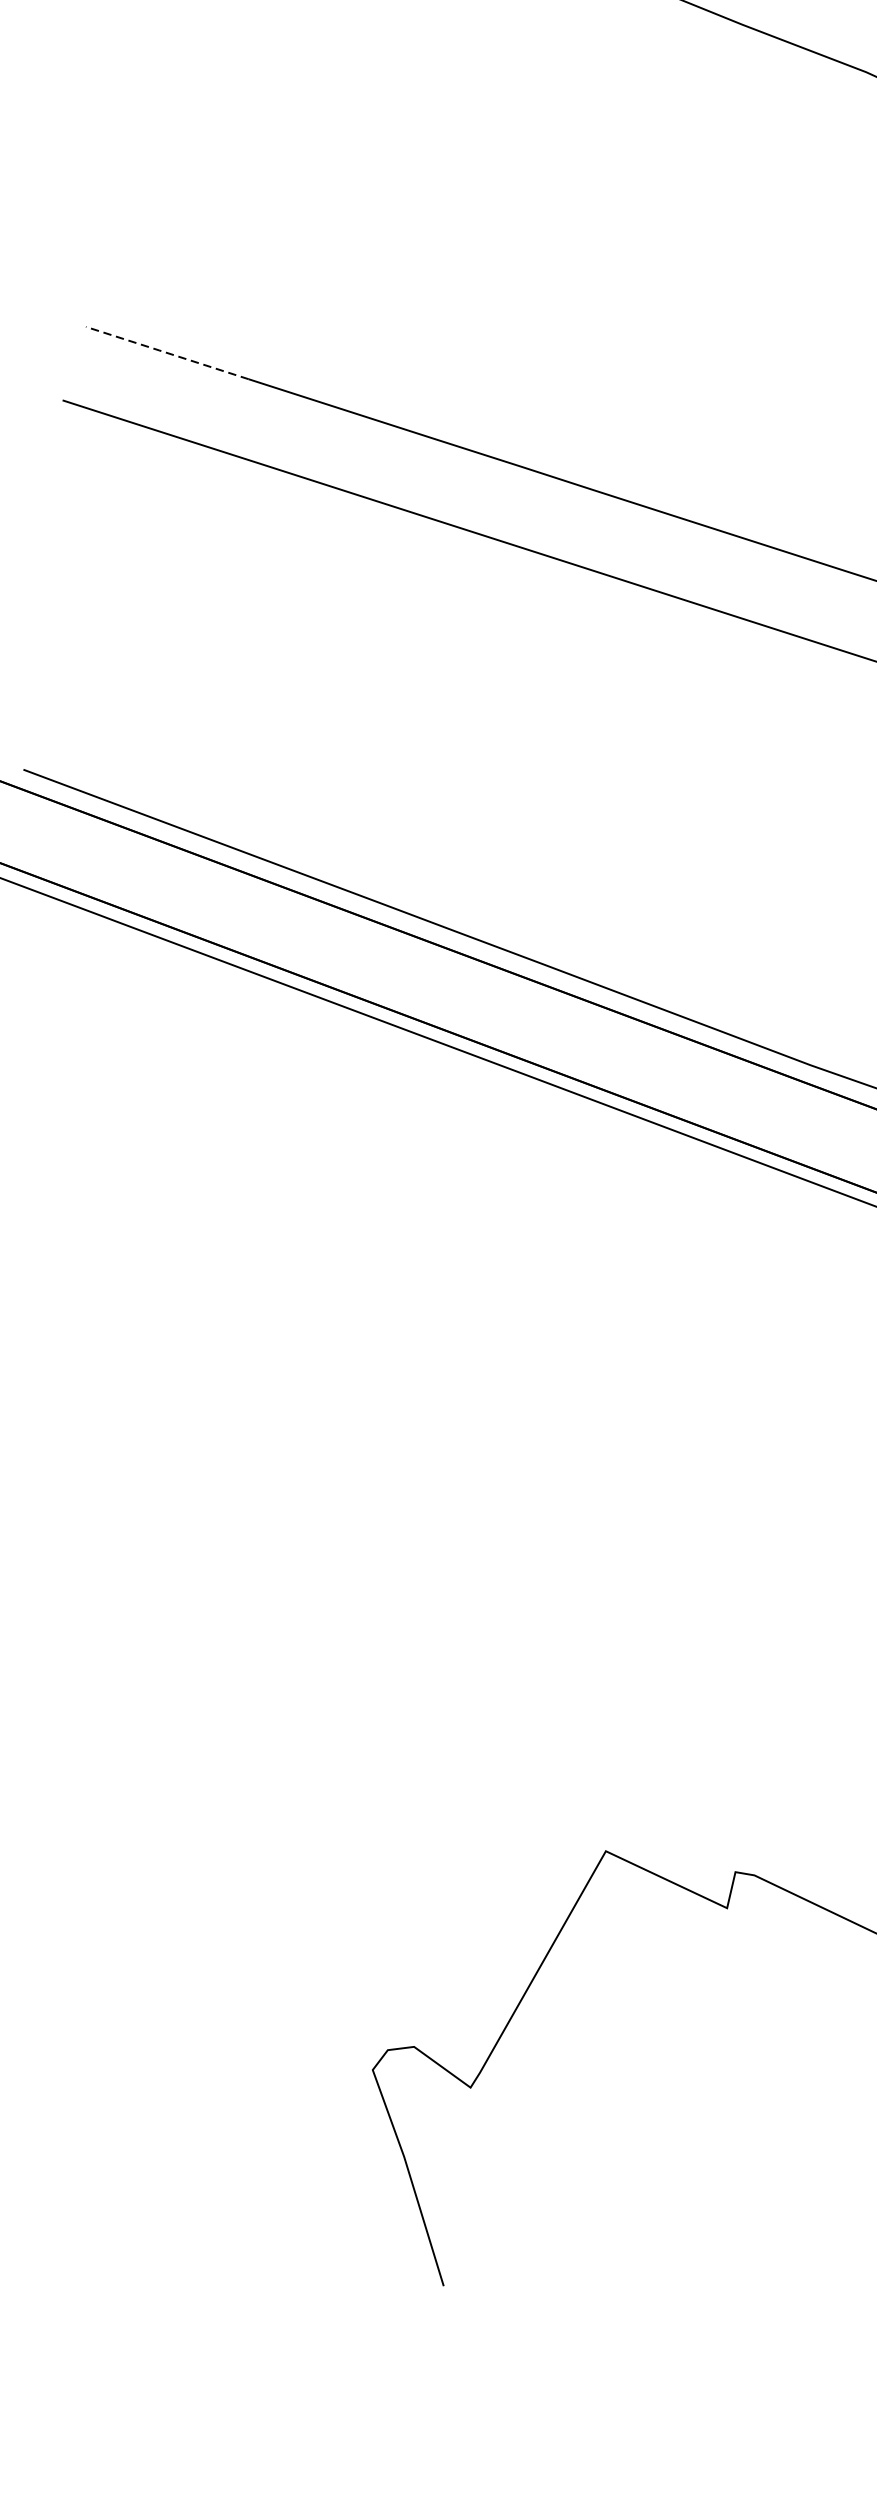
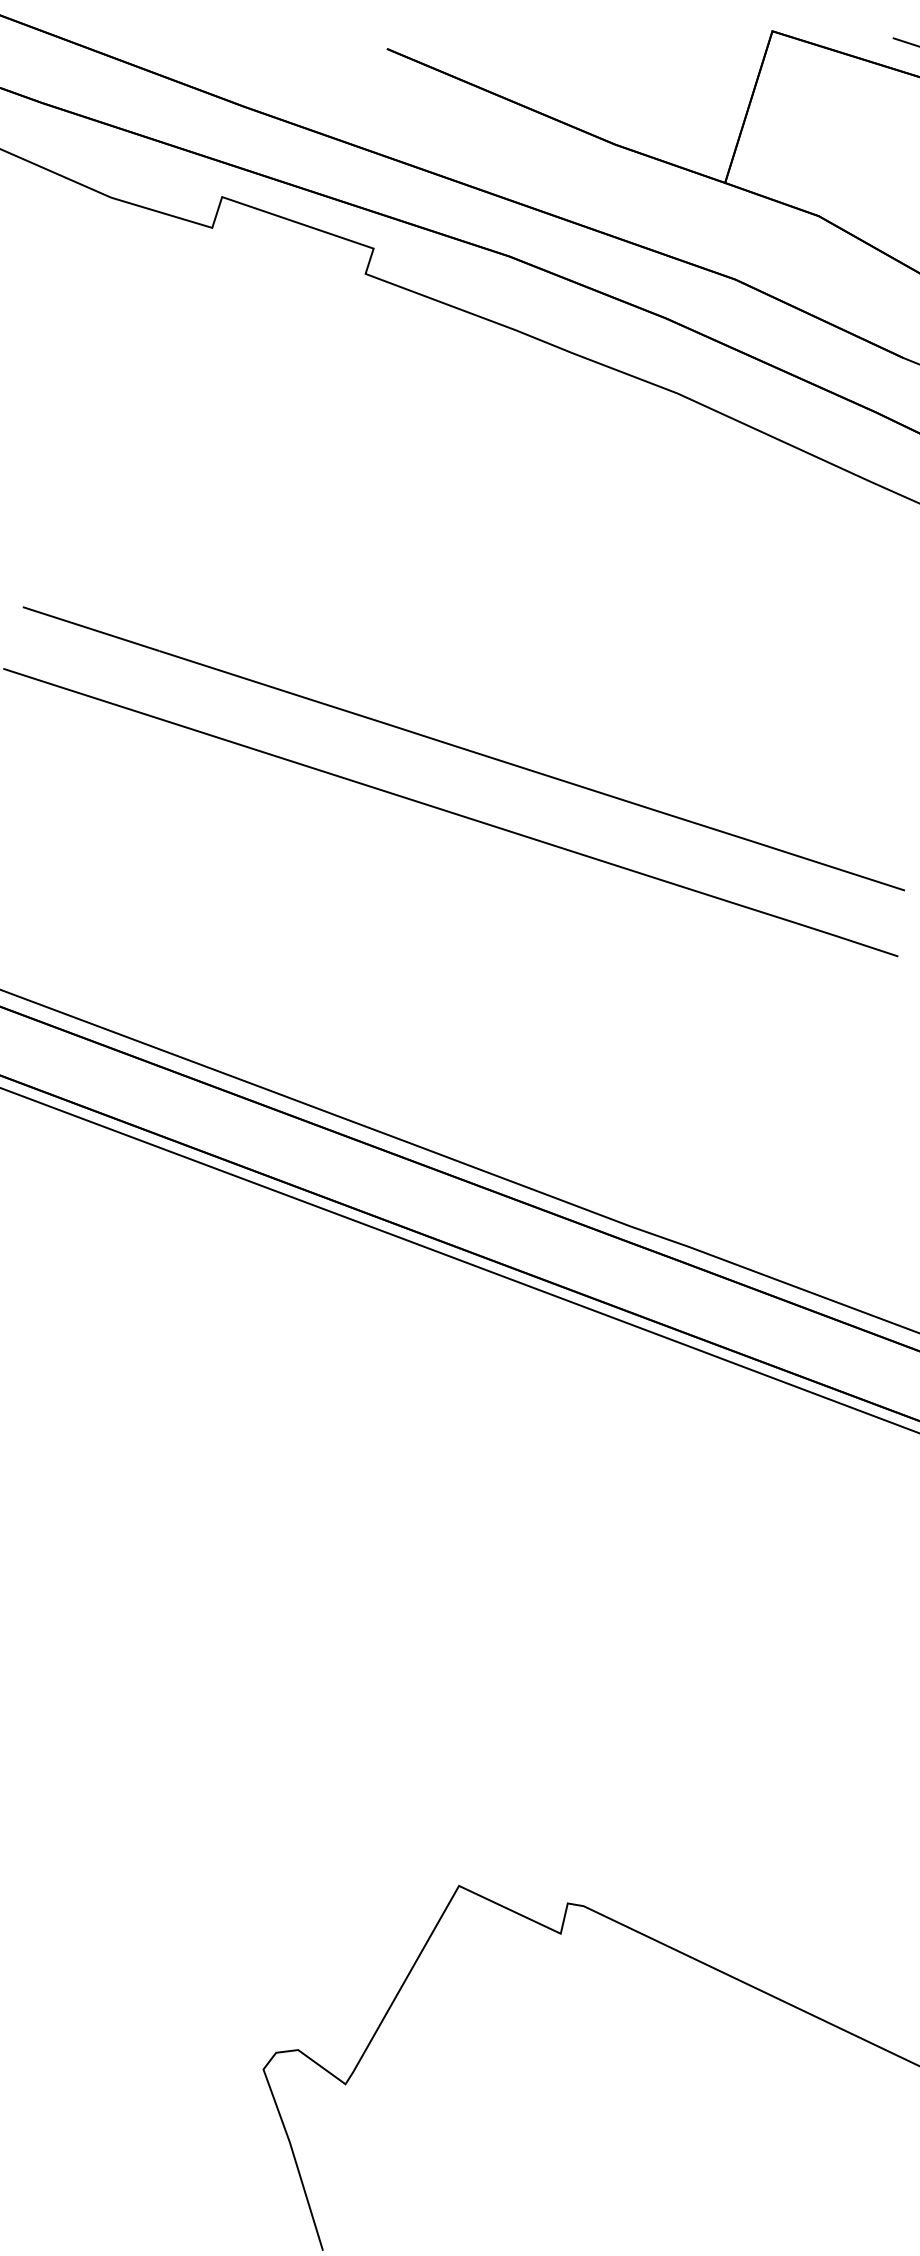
line: (165, 352) -> (89, 628), dashed -> solid

